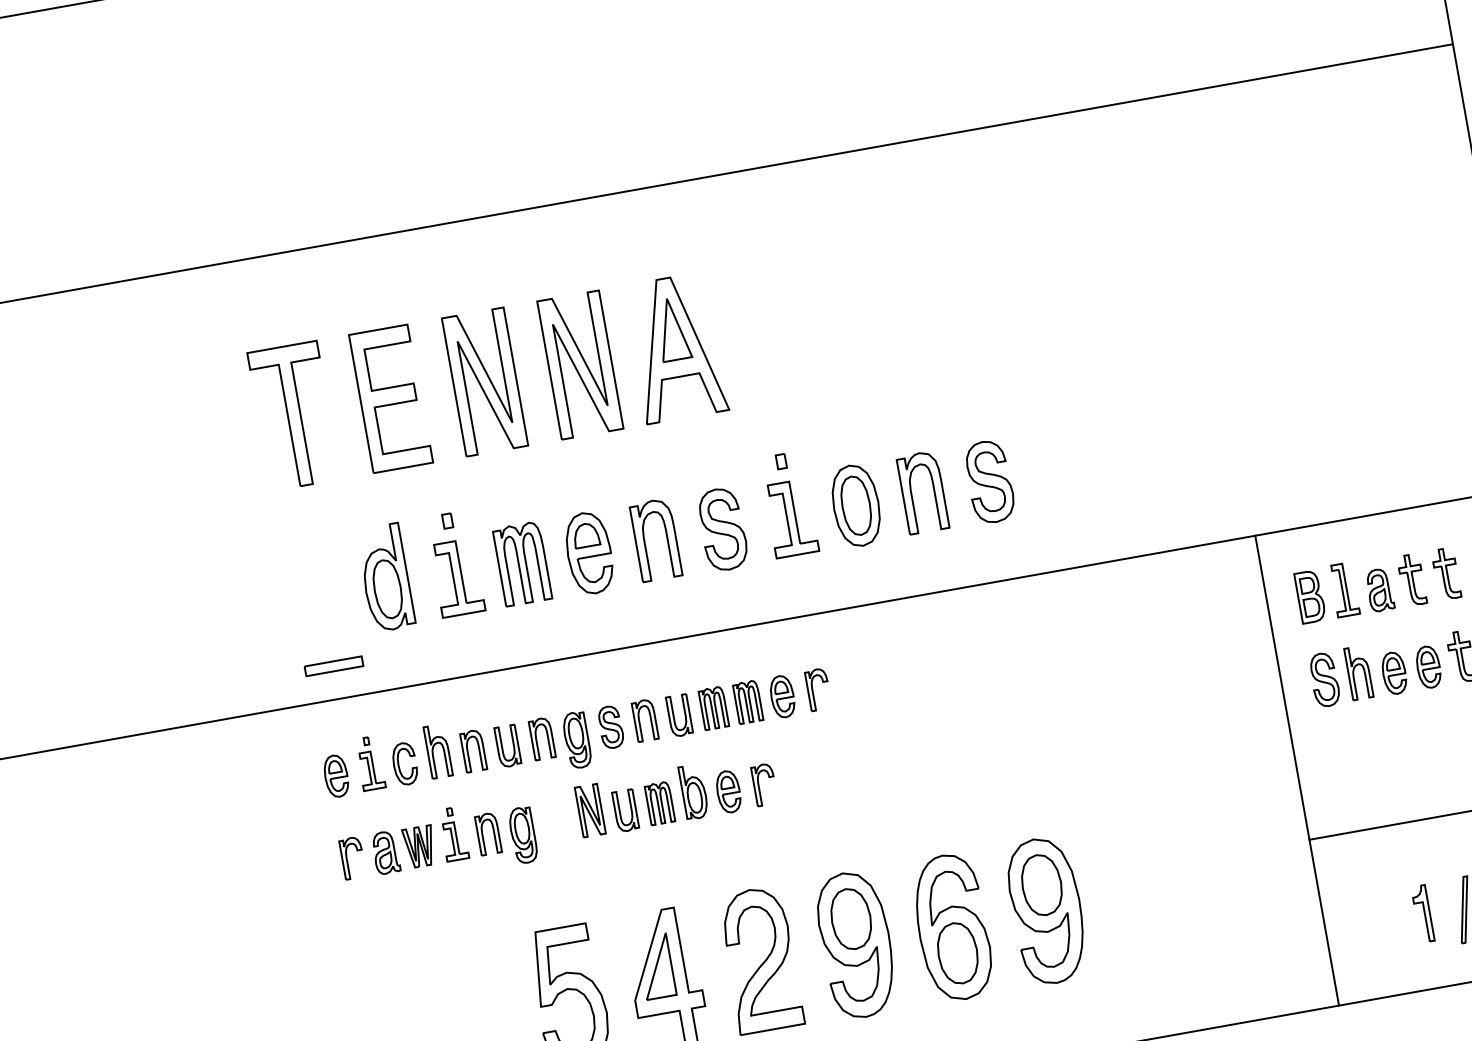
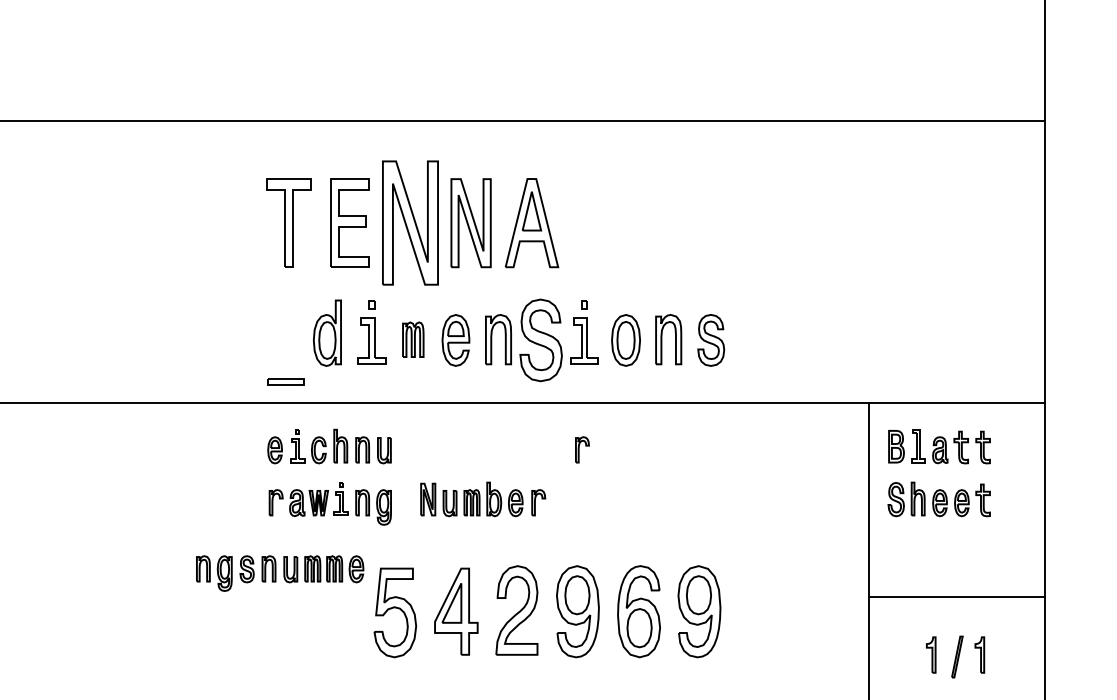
part: (483, 382) -> (409, 223), size x1.4
part: (722, 529) -> (540, 340), size x1.6
part: (520, 563) -> (412, 339), size x0.7
part: (664, 724) -> (280, 573), moved

